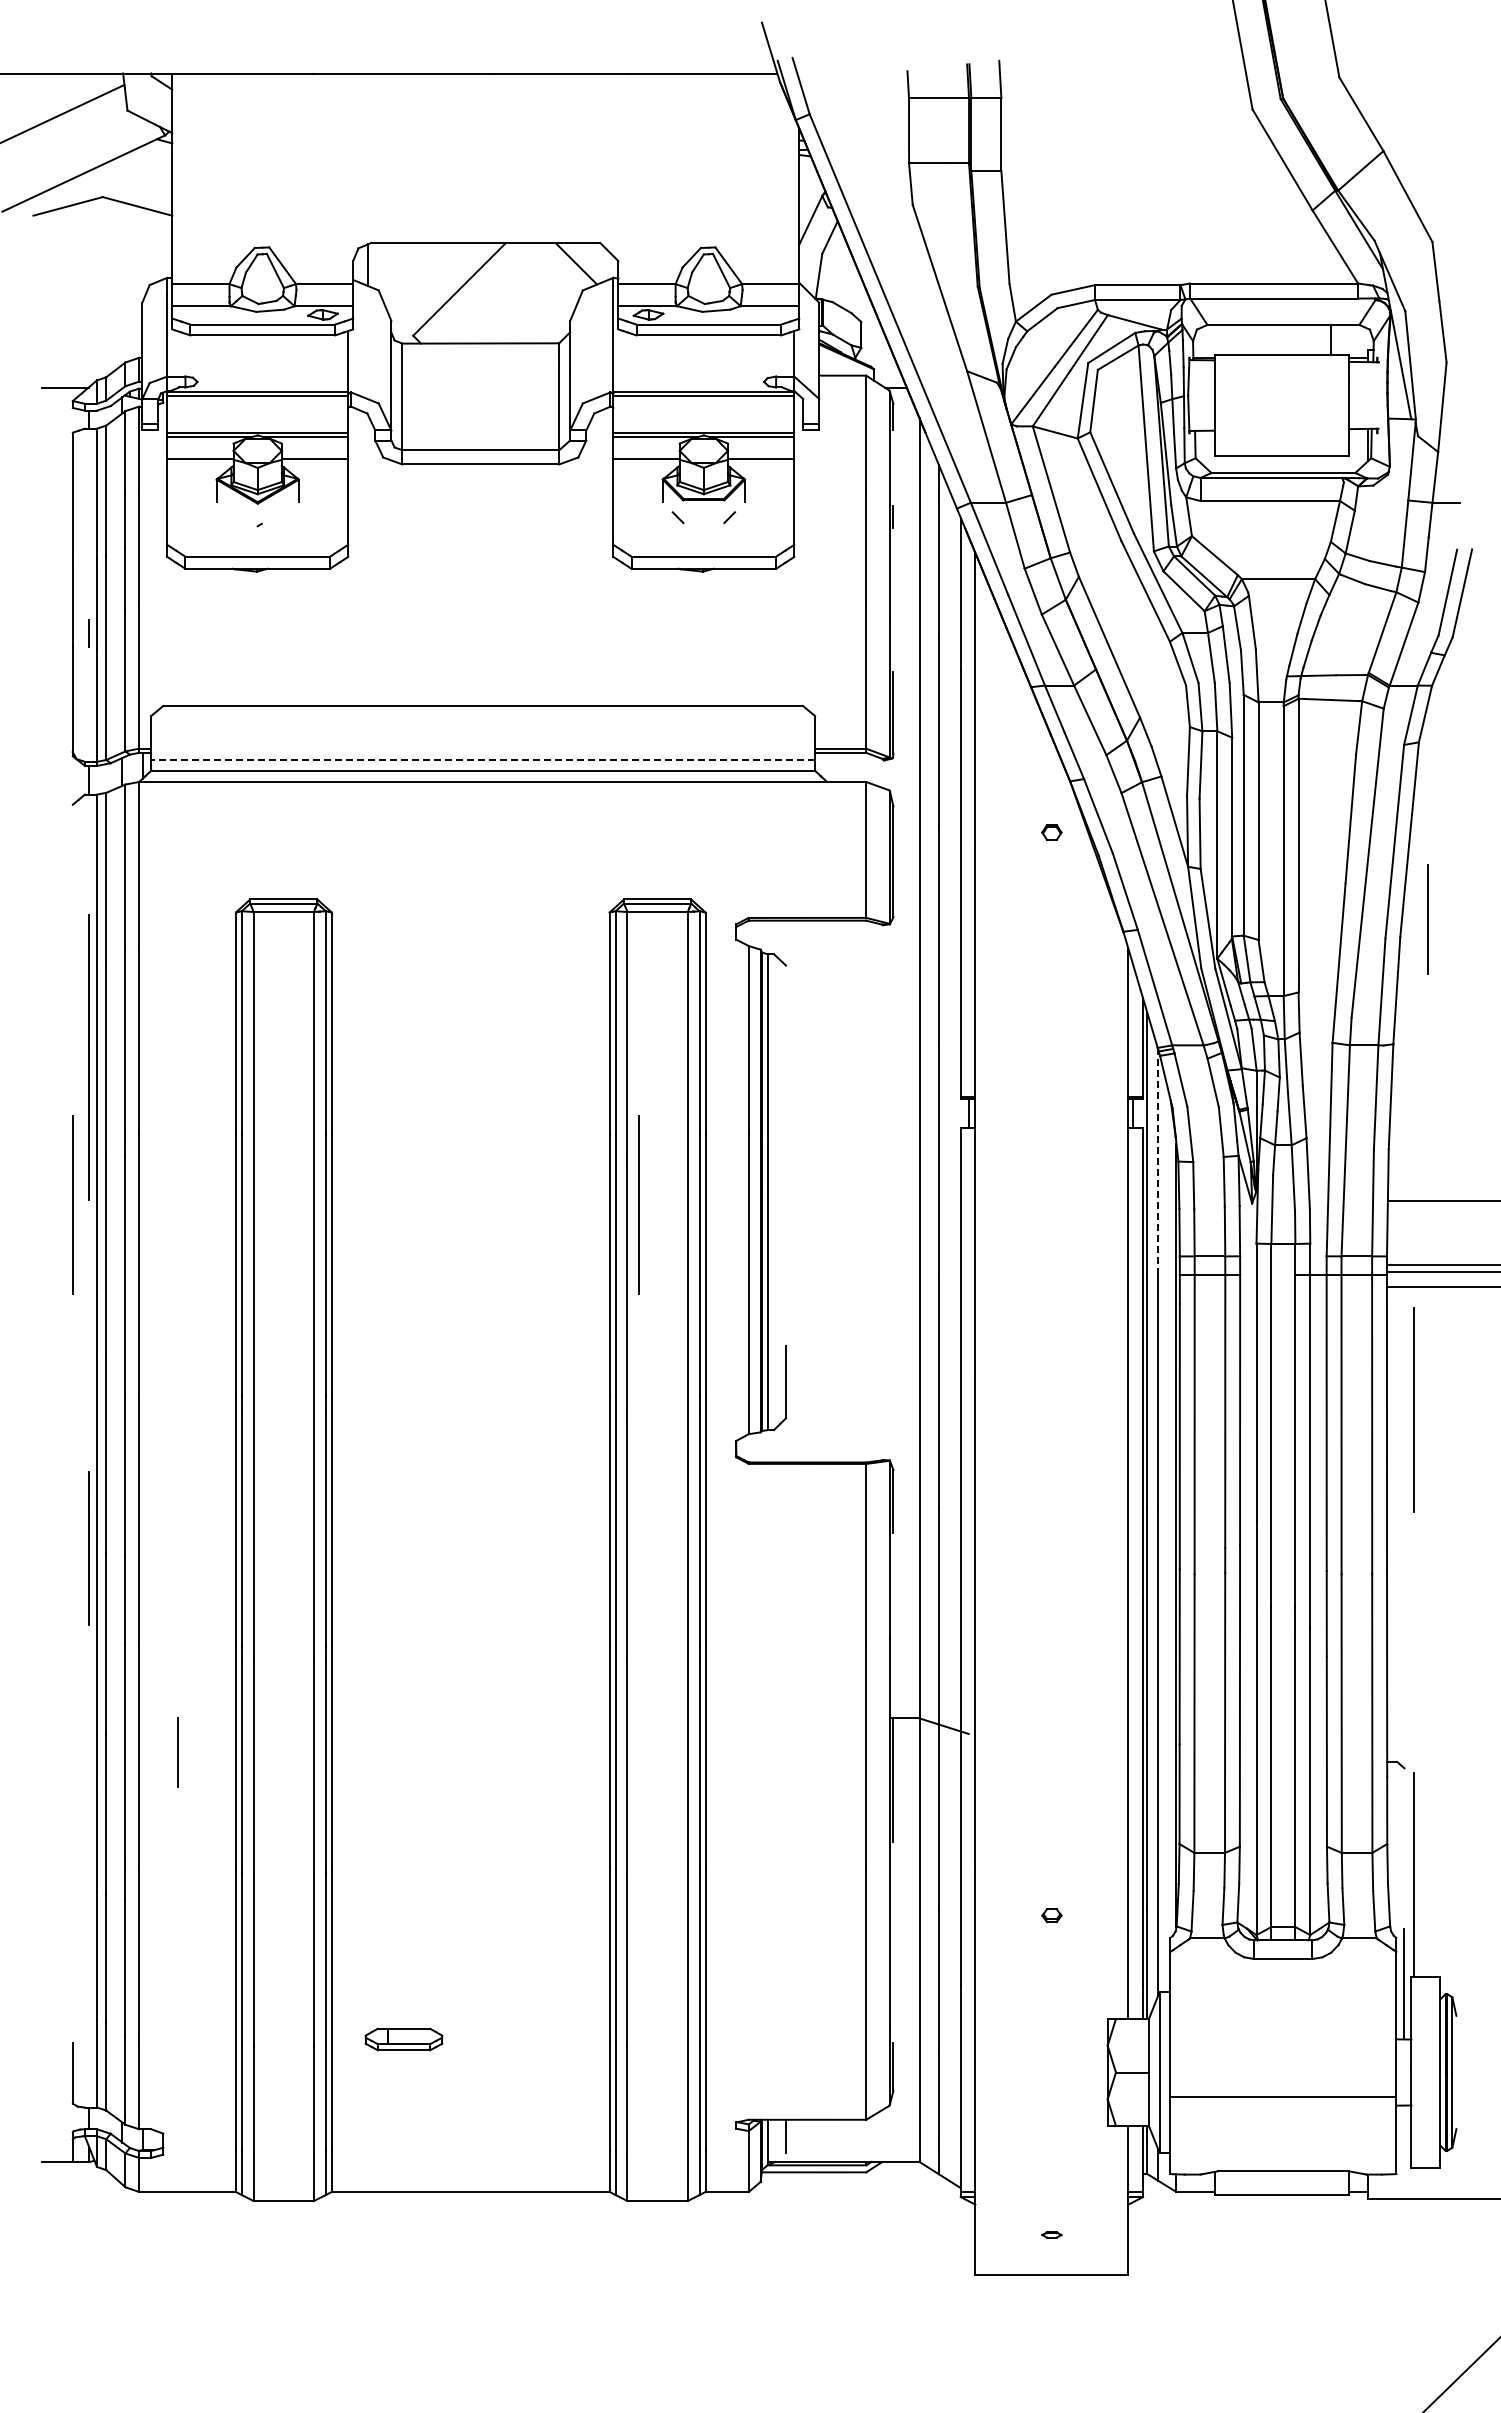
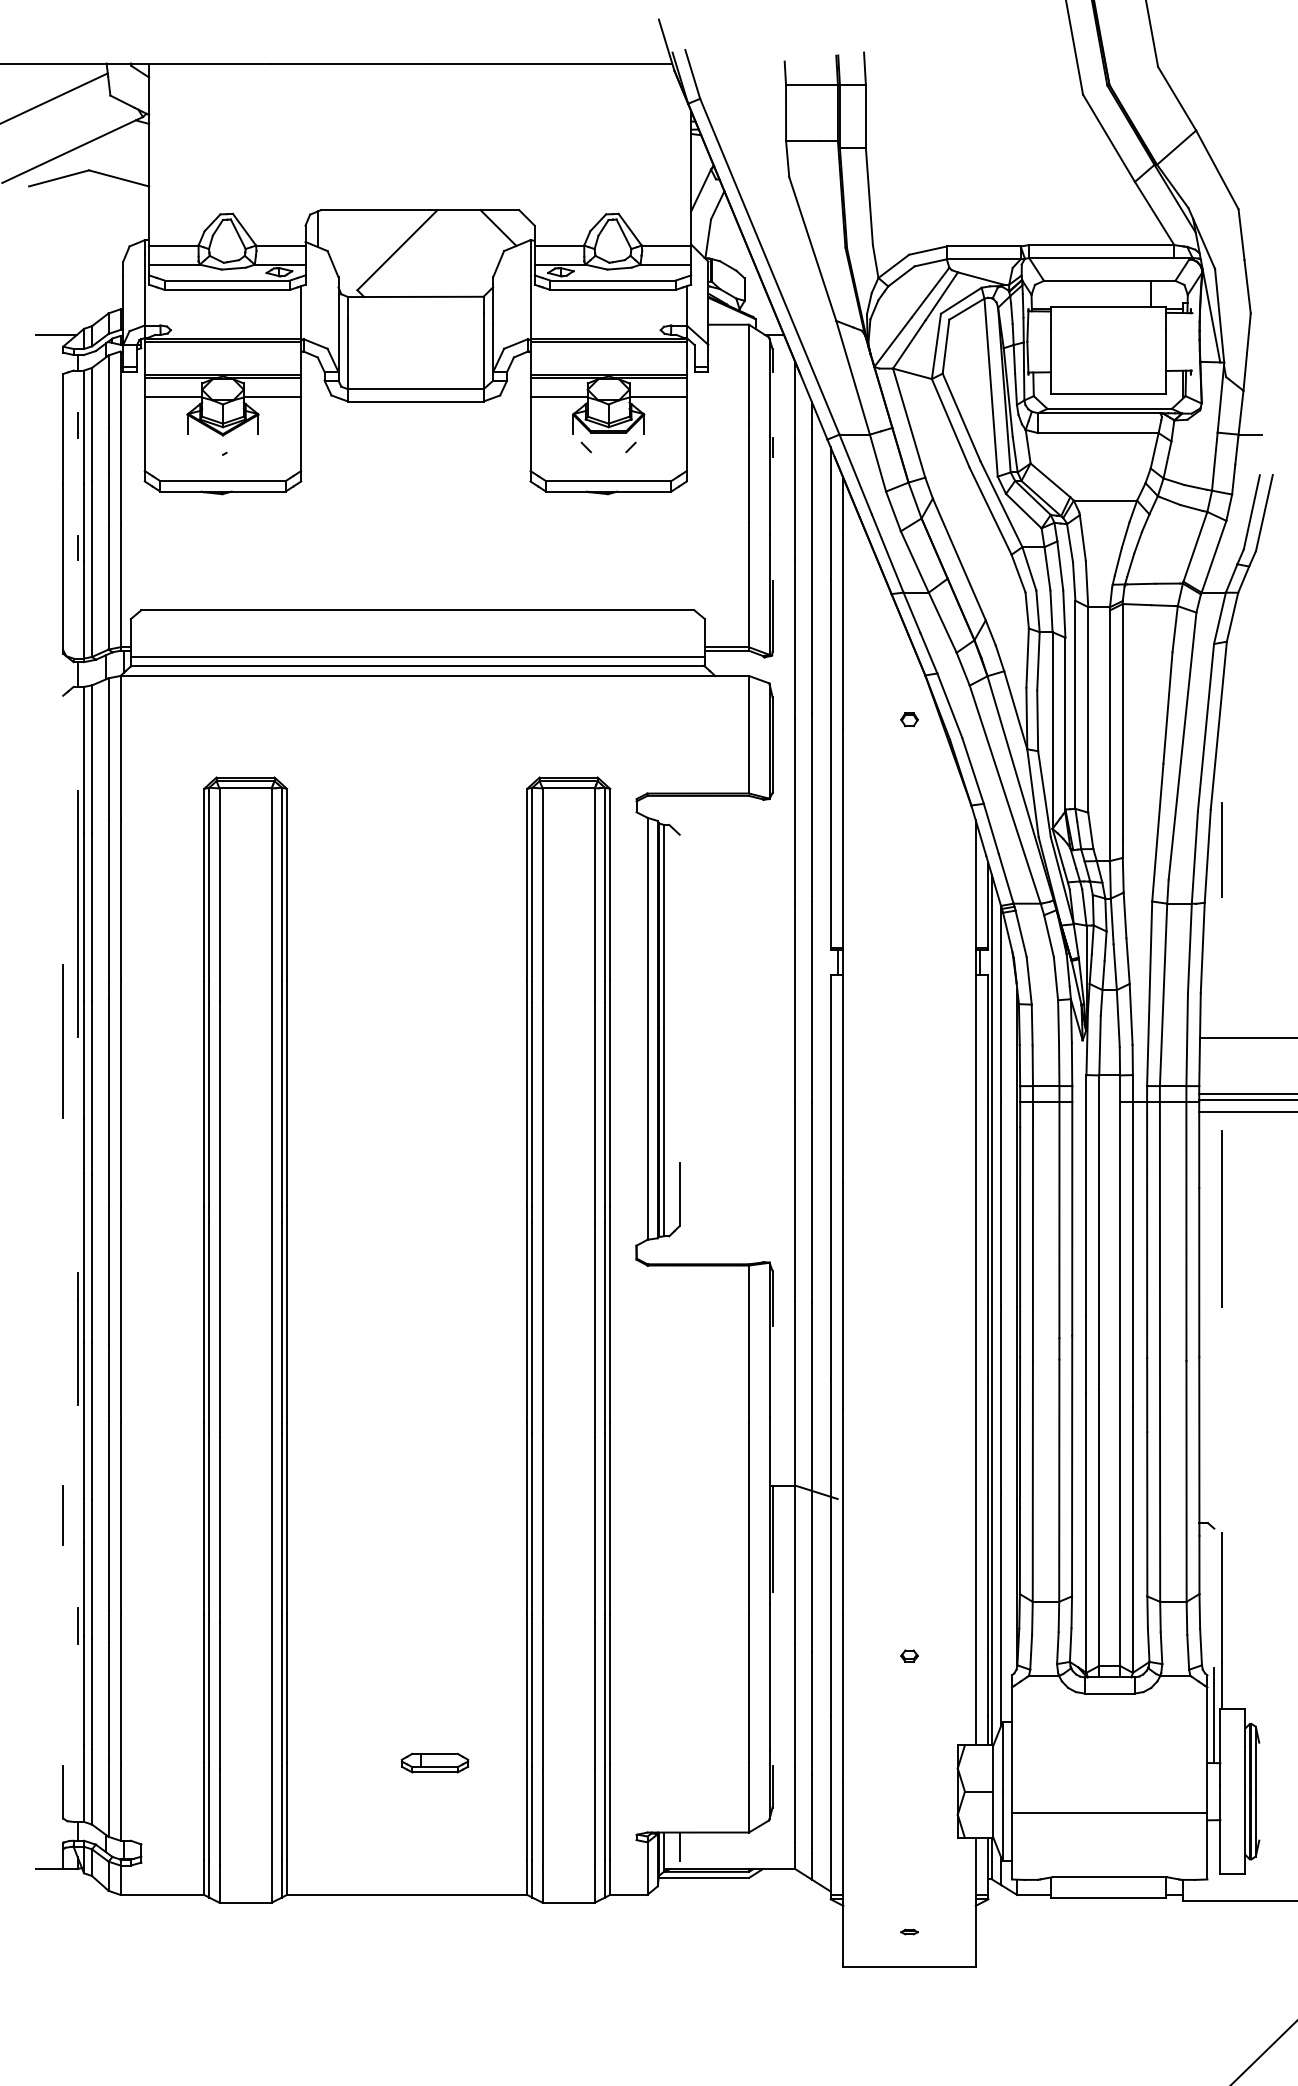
line: (89, 492) -> (77, 425), added
line: (483, 759) -> (418, 656), dashed -> solid
line: (1427, 919) -> (1222, 849), moved
line: (1158, 1161) -> (1001, 1004), dashed -> solid
line: (638, 1204) -> (552, 1041), removed
line: (177, 1752) -> (62, 1515), moved
line: (89, 1880) -> (77, 1625), added
part: (403, 2039) -> (434, 1763), moved

